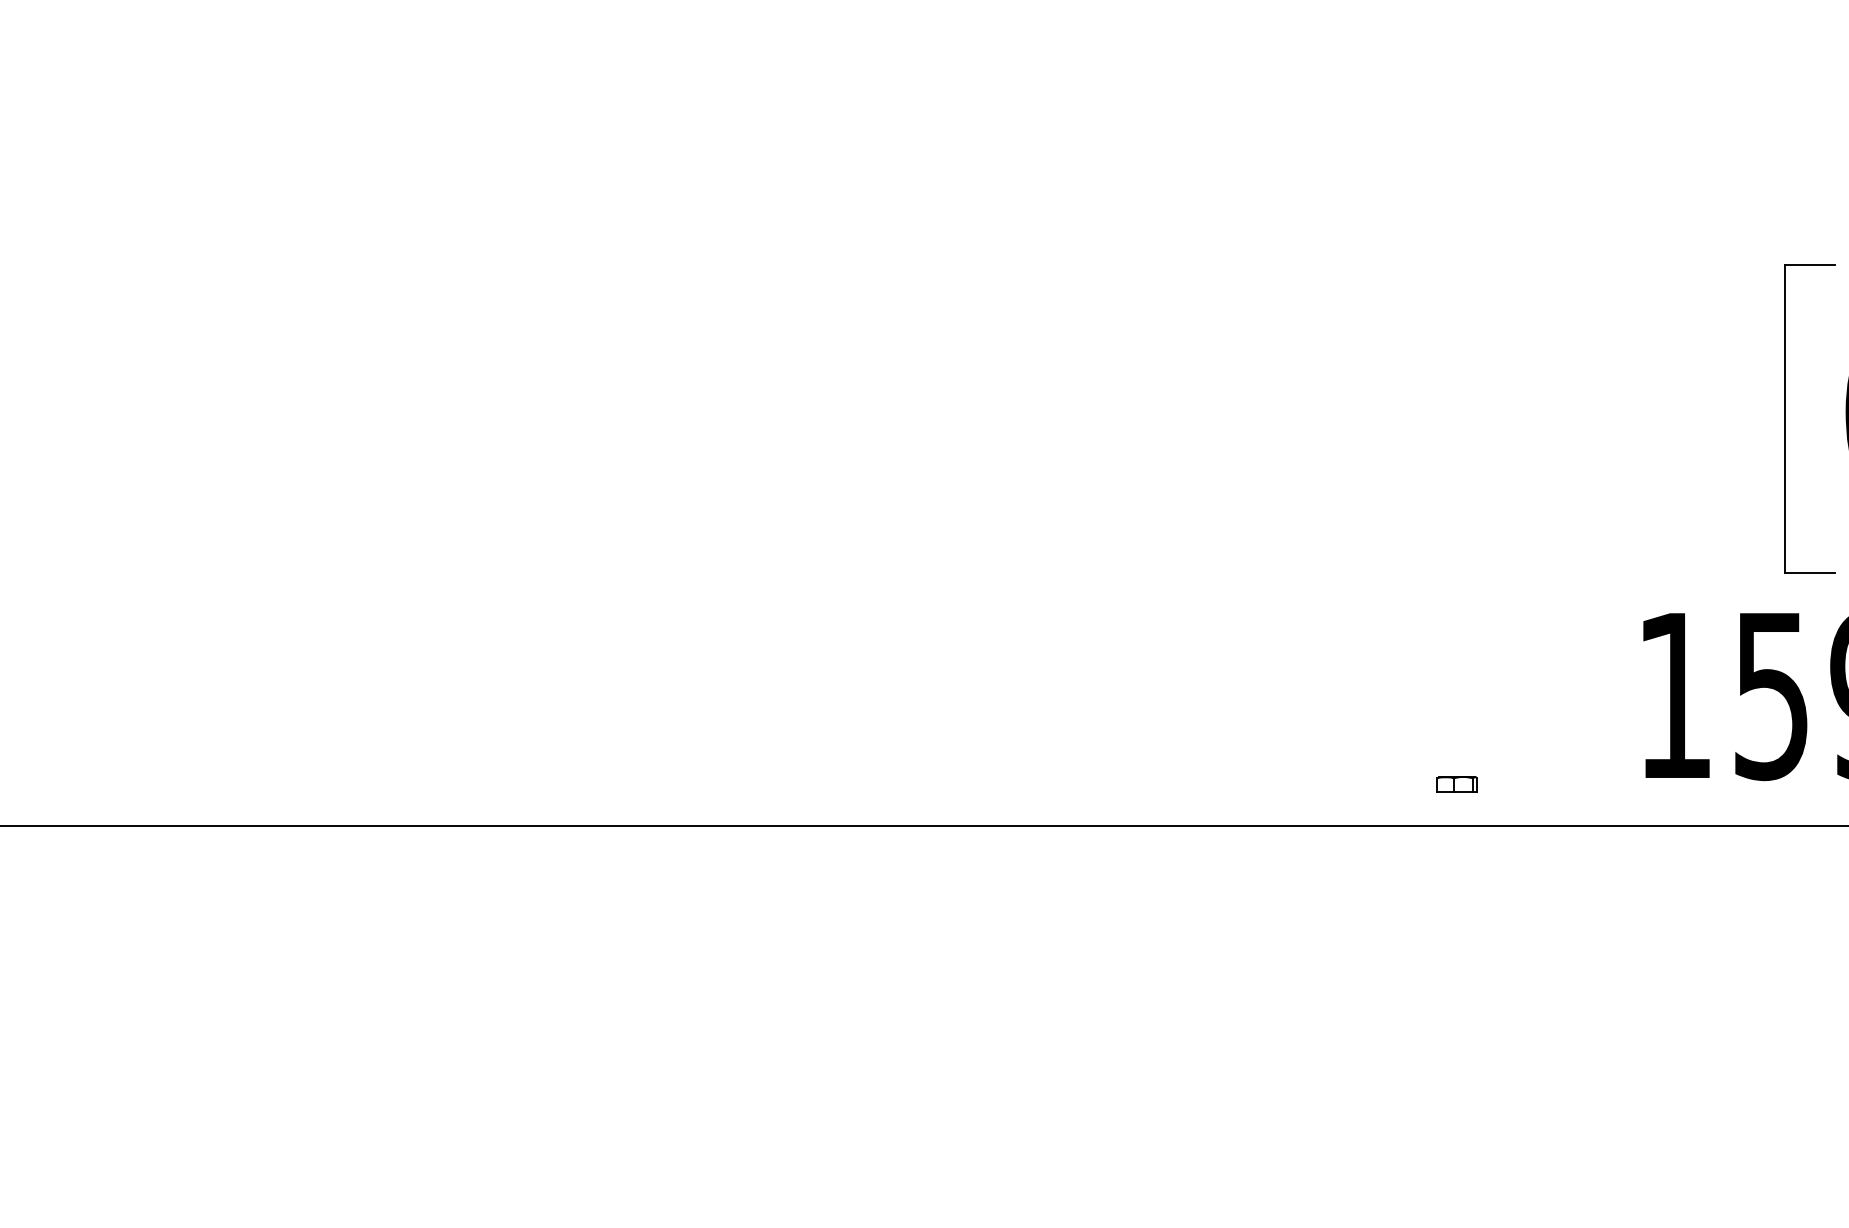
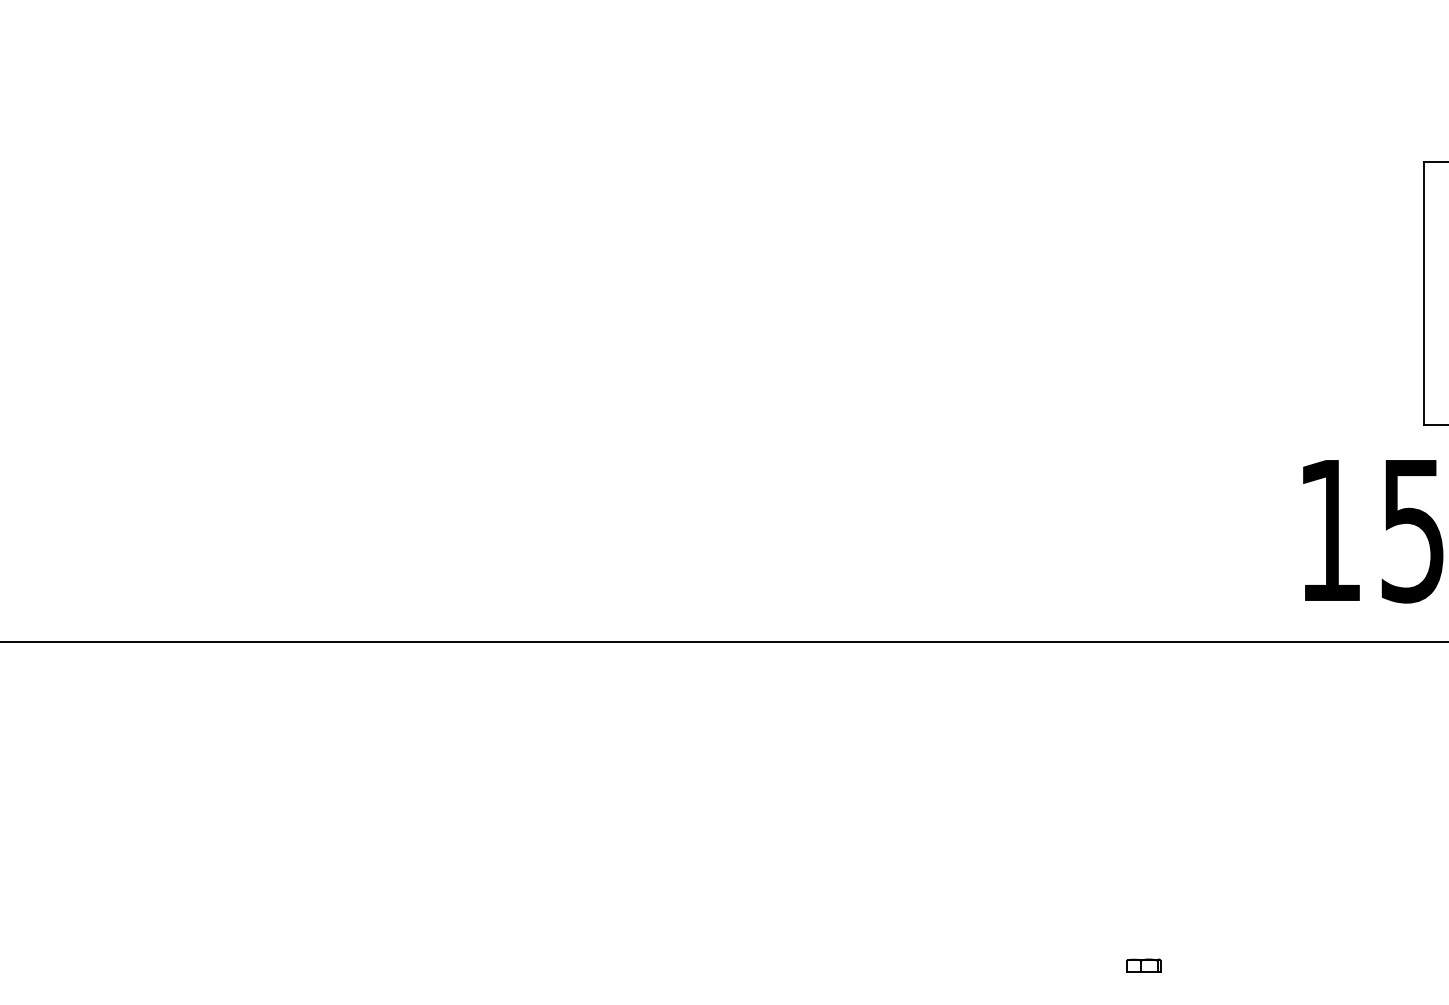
part: (1456, 784) -> (1143, 965), moved

